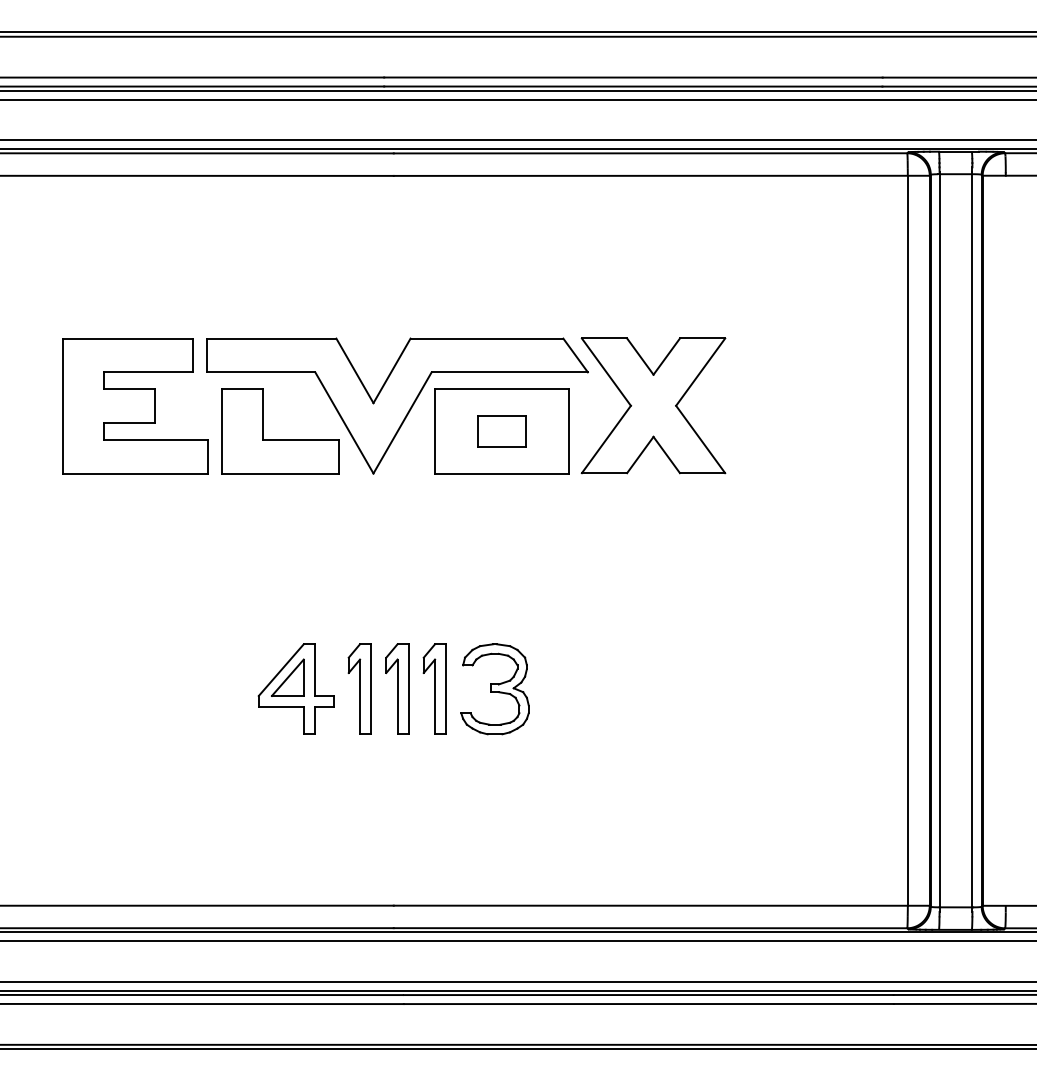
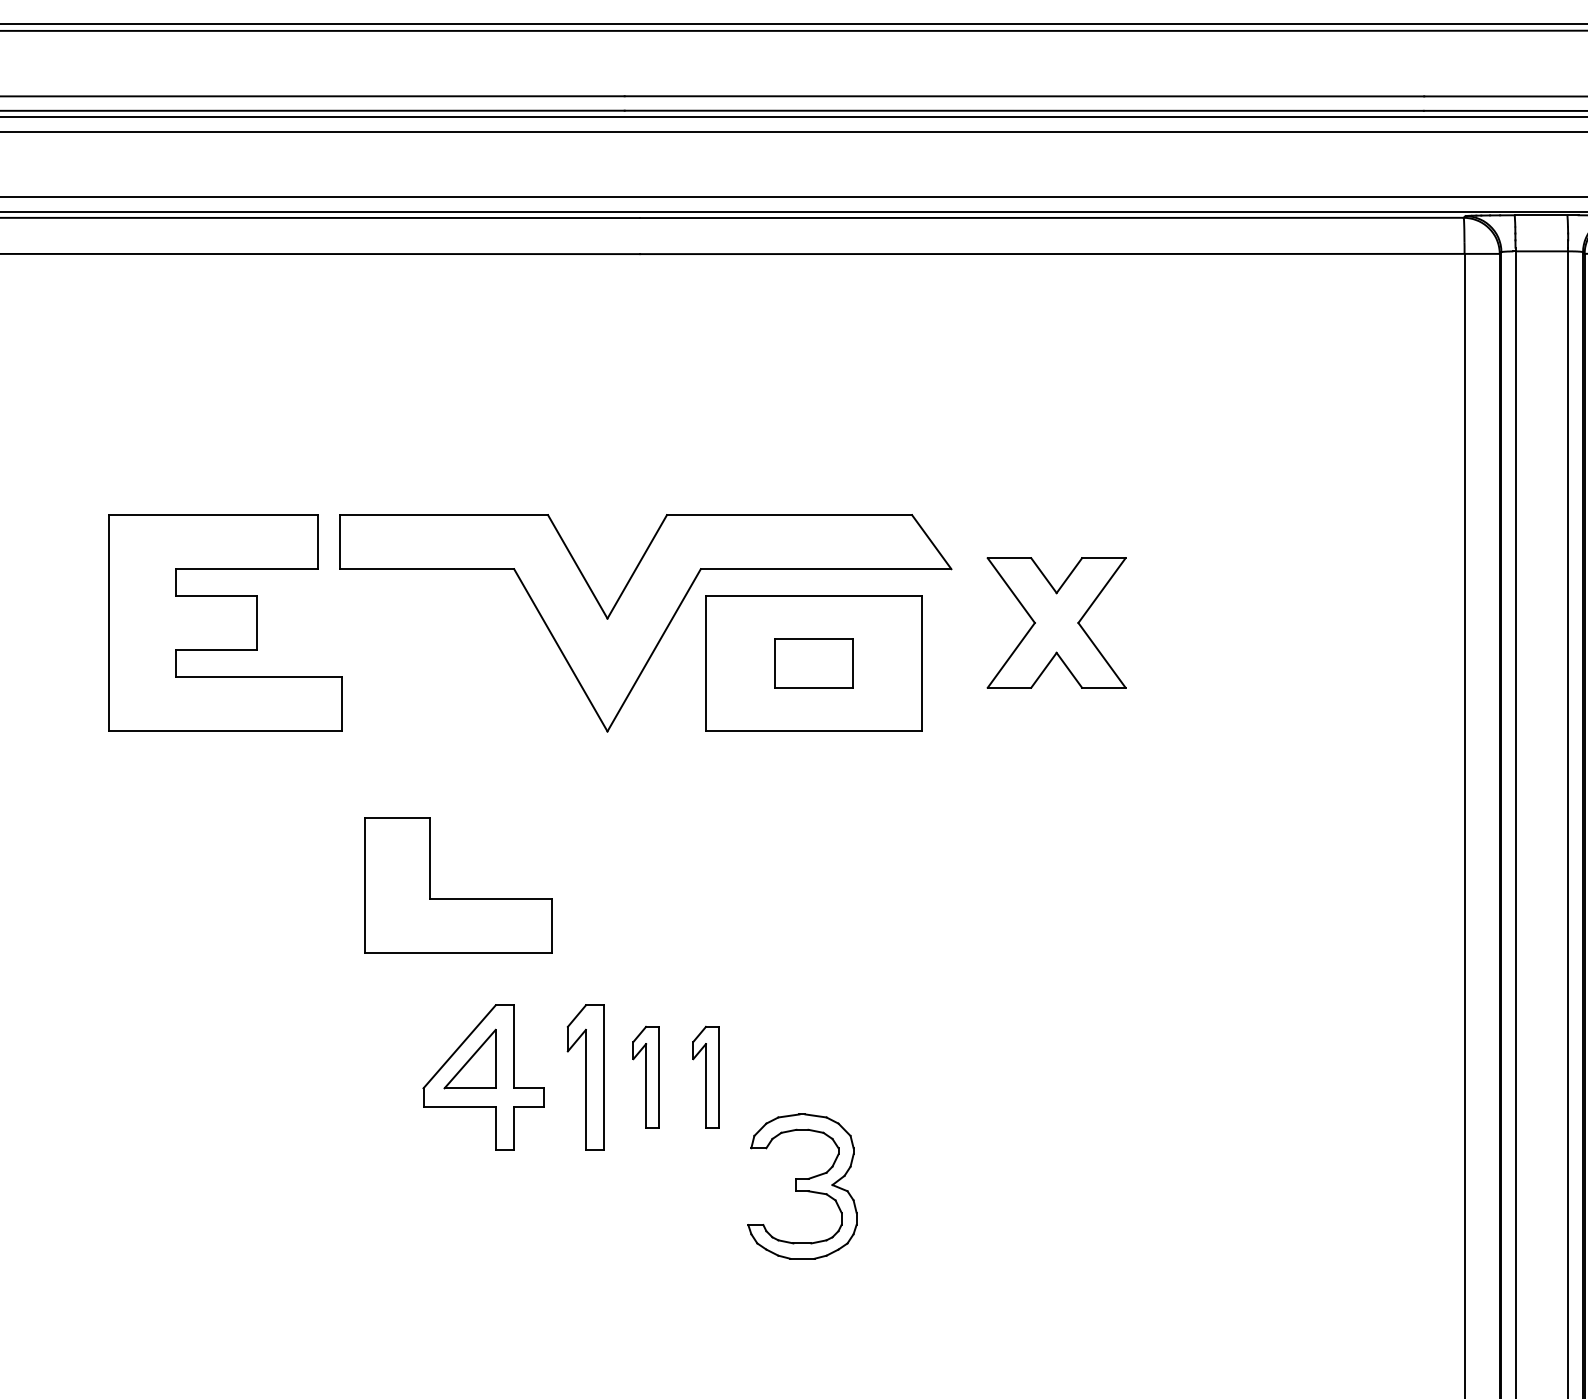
part: (653, 405) -> (1056, 622), size x0.6
part: (280, 439) -> (458, 898), moved
part: (397, 688) -> (646, 1076), size x0.7
part: (434, 688) -> (705, 1076), size x0.7
part: (494, 689) -> (801, 1186), moved

